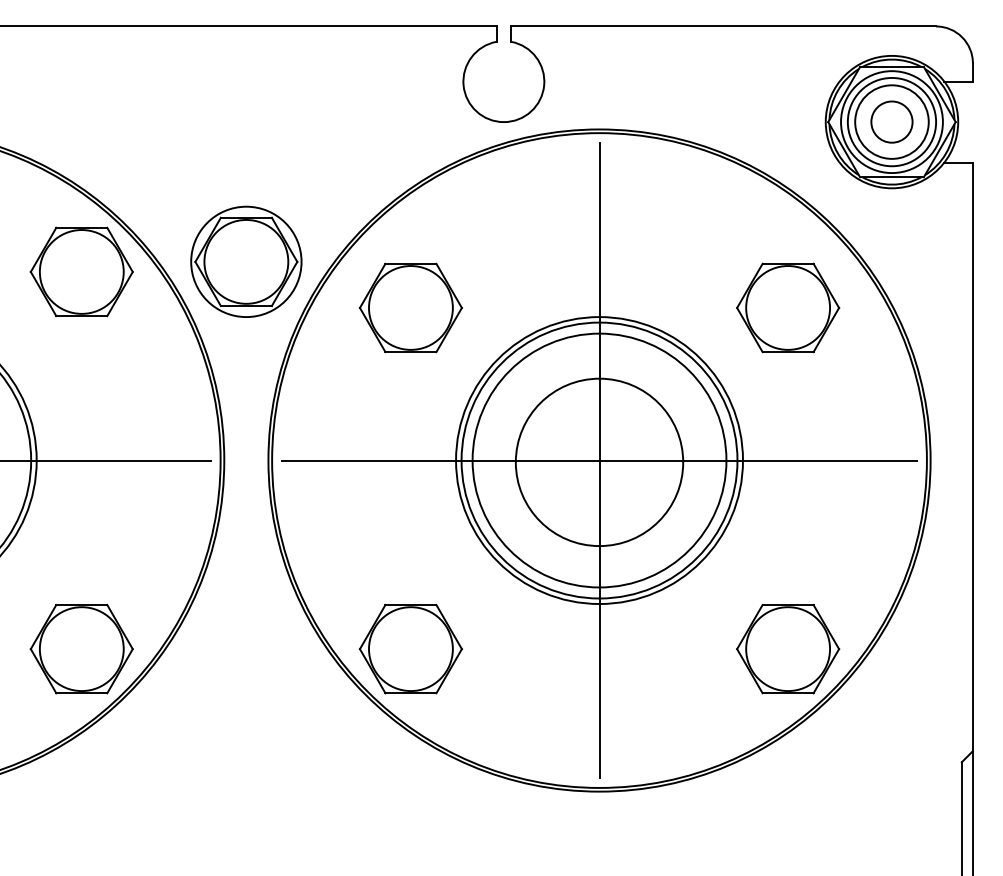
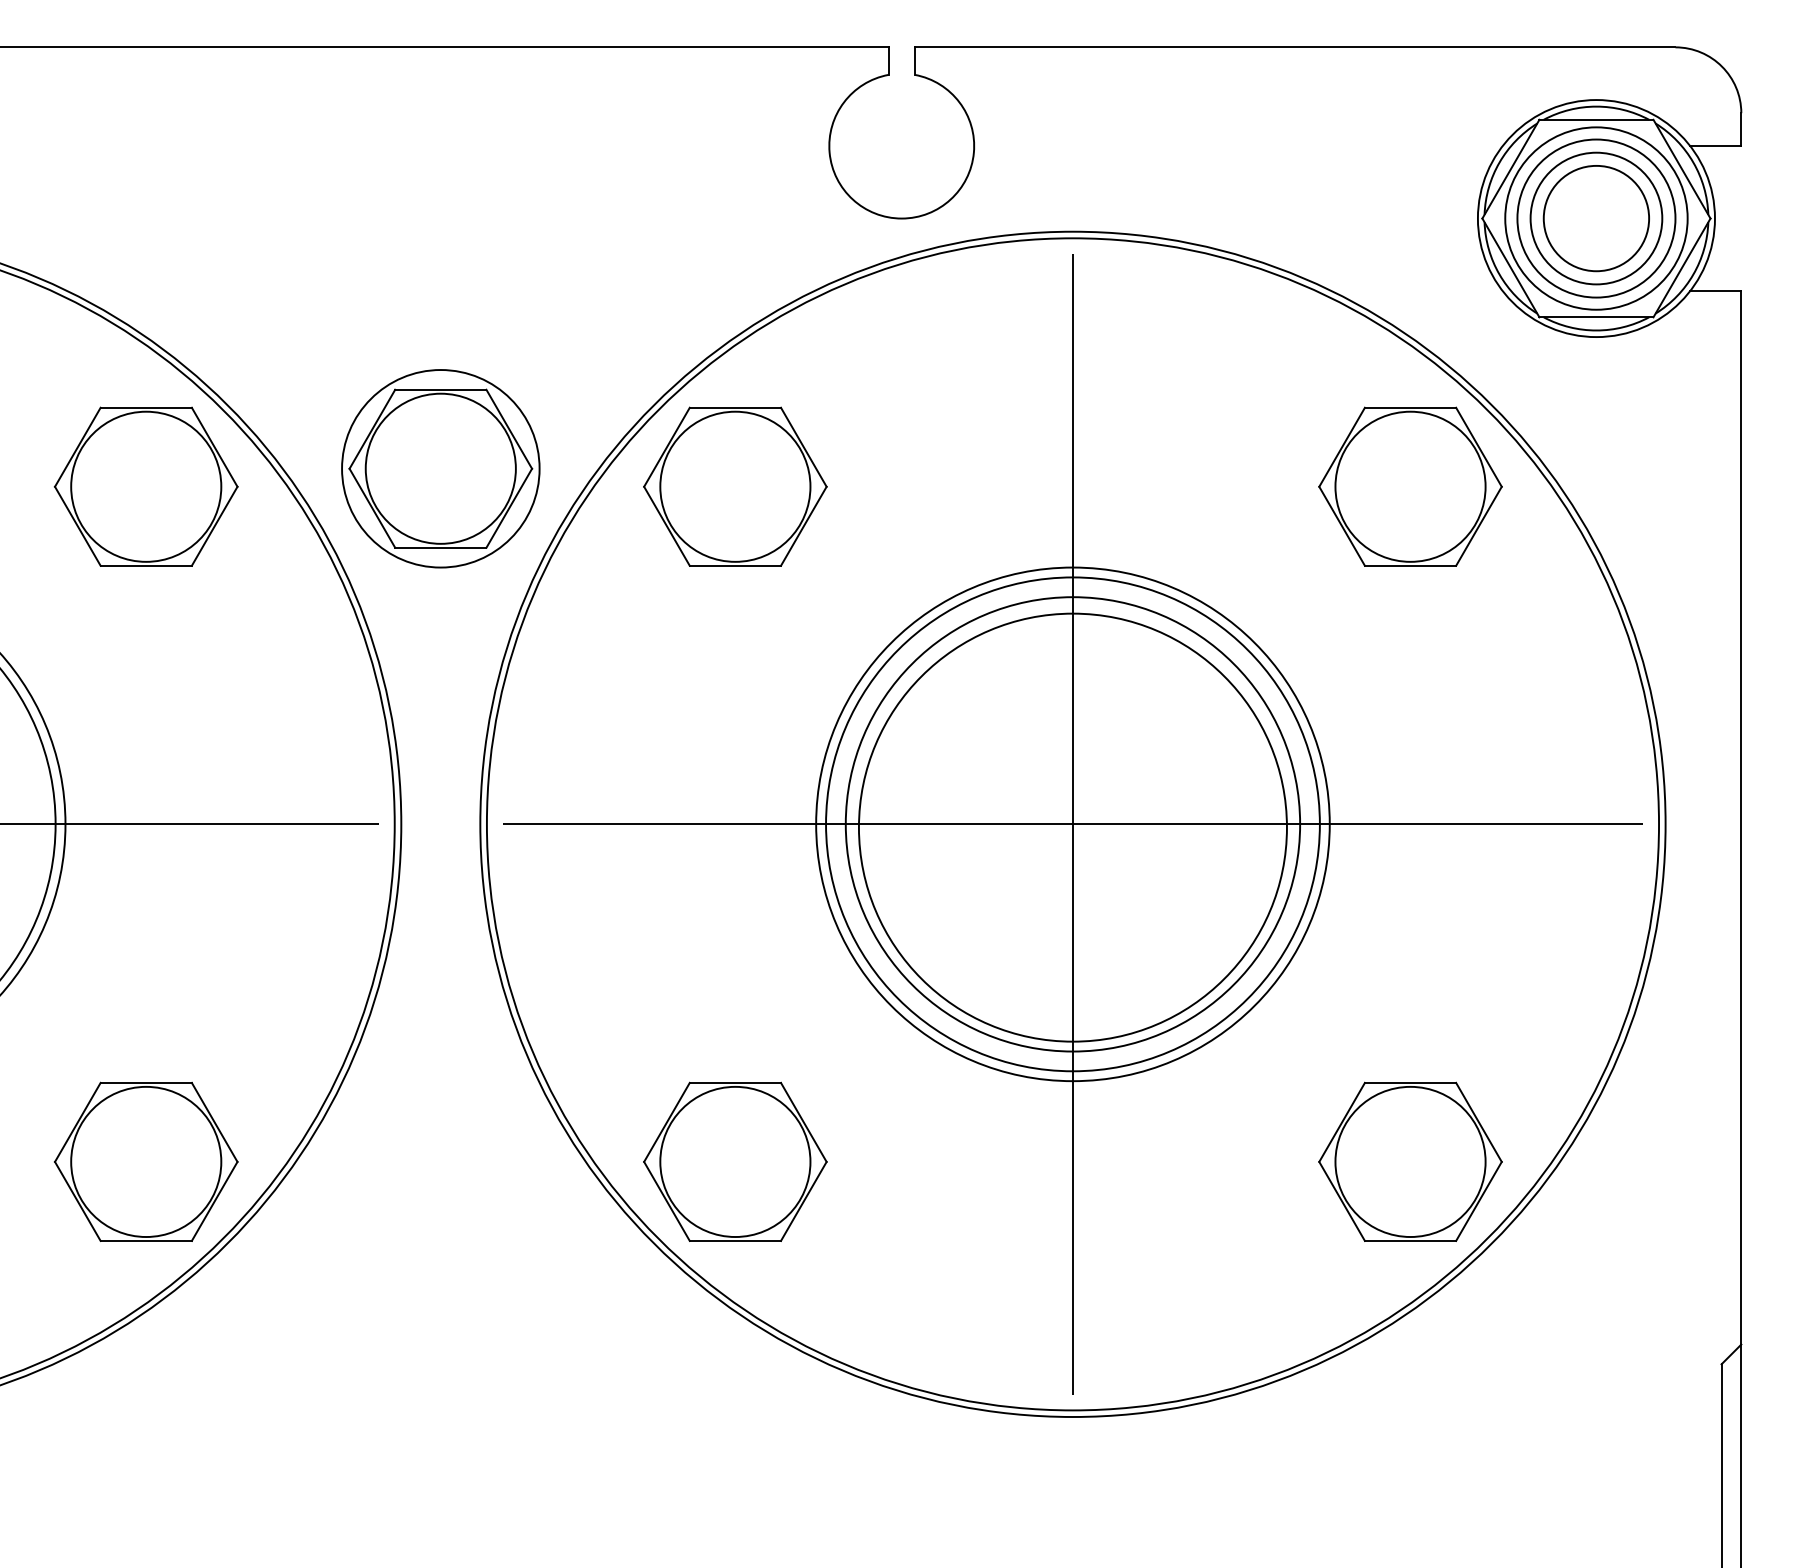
circle: (891, 121) -> (1595, 217), size x1.43
part: (410, 307) -> (734, 485), moved
part: (788, 307) -> (1411, 485), moved
circle: (599, 461) -> (1072, 826), size x1.43

